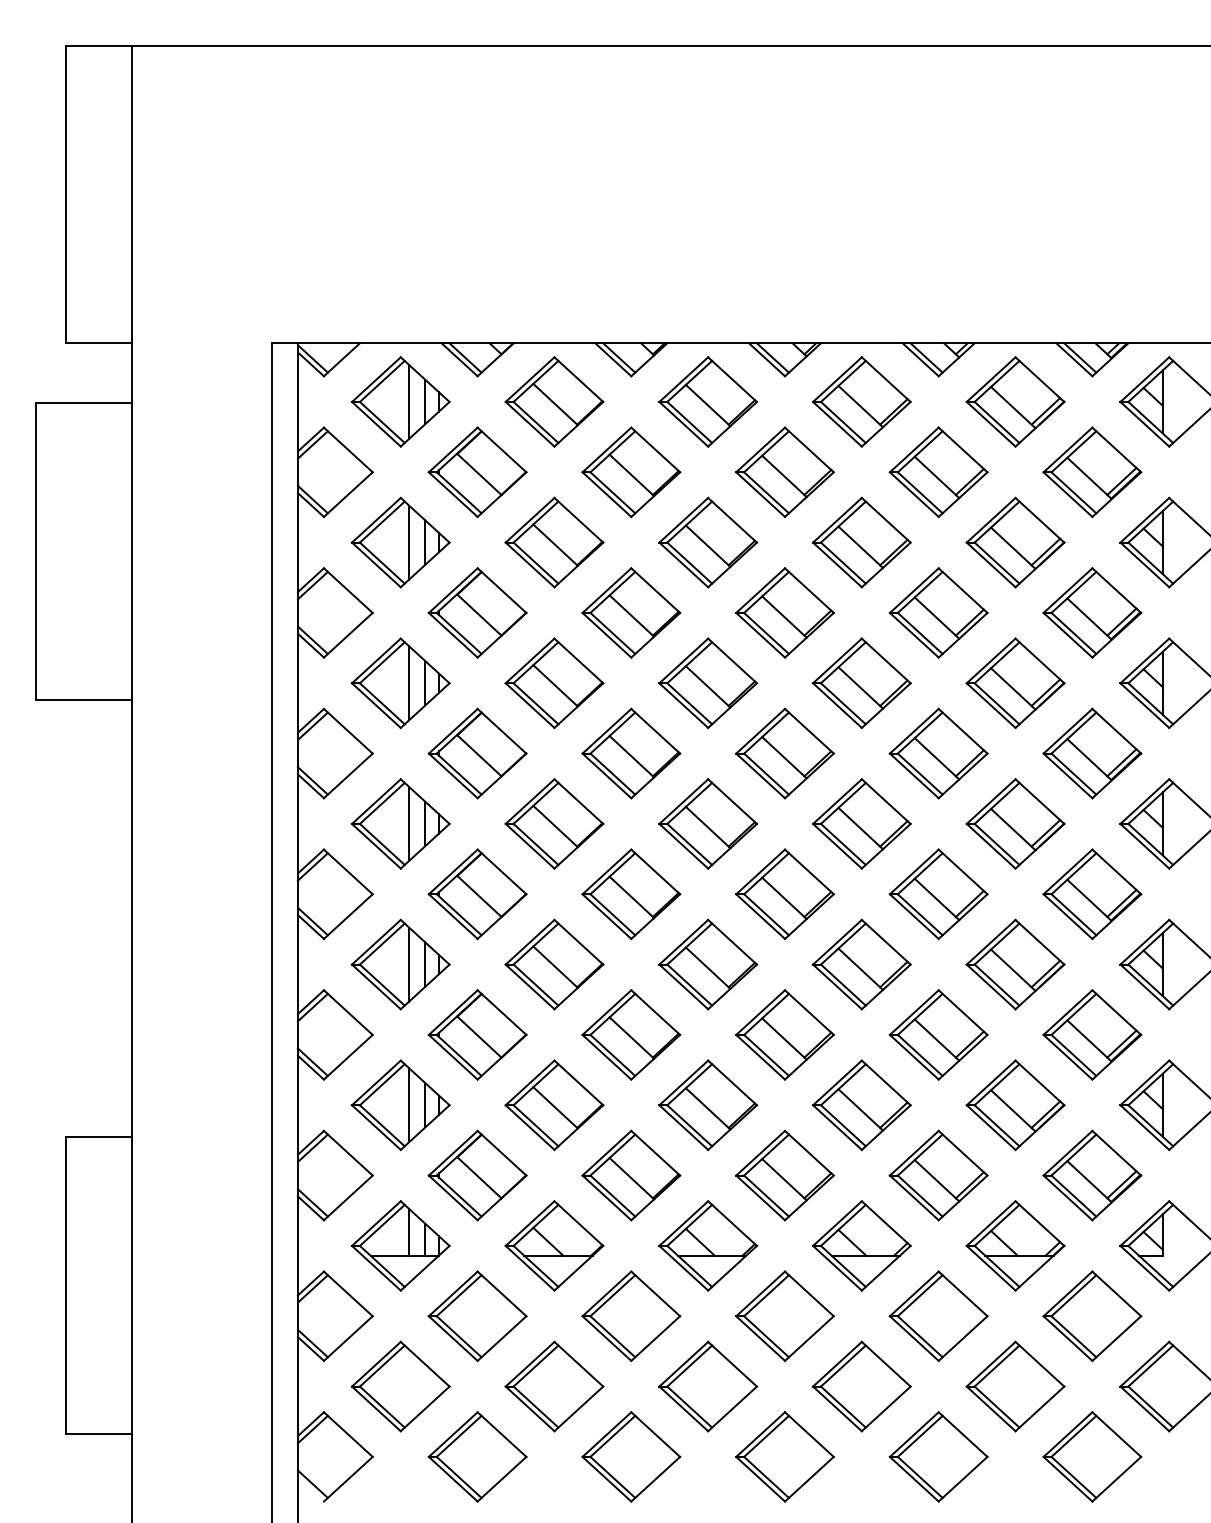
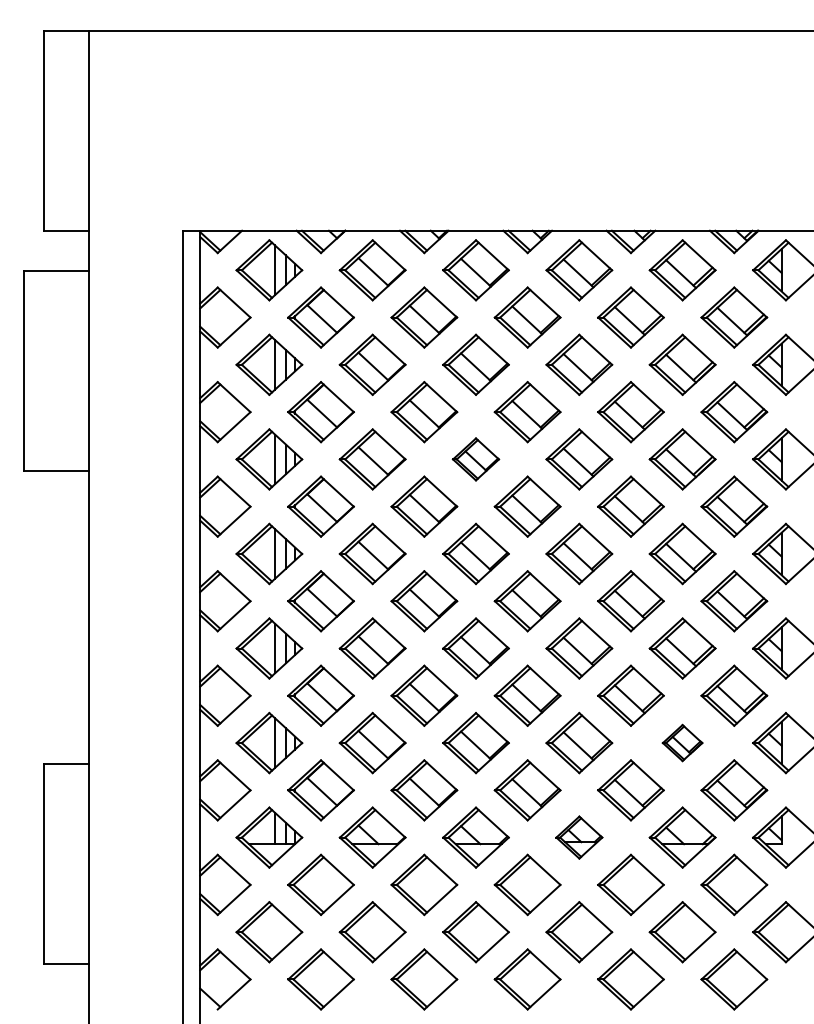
part: (707, 683) -> (475, 459), size x0.7
part: (1015, 1104) -> (682, 742), size x0.6
part: (862, 1245) -> (579, 837), size x0.7

